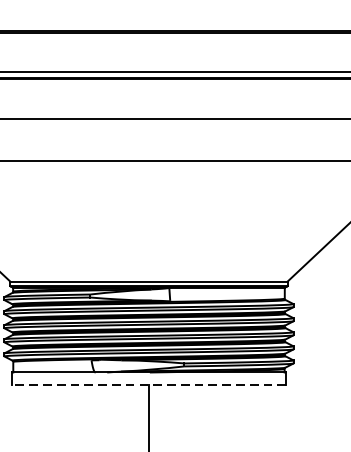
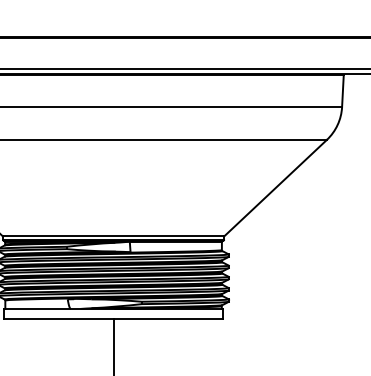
line: (148, 384) -> (113, 318), dashed -> solid

